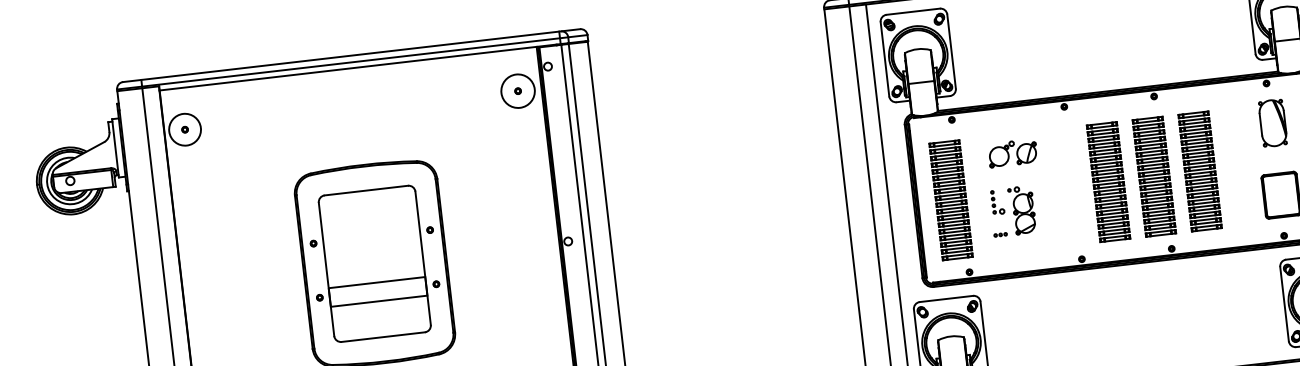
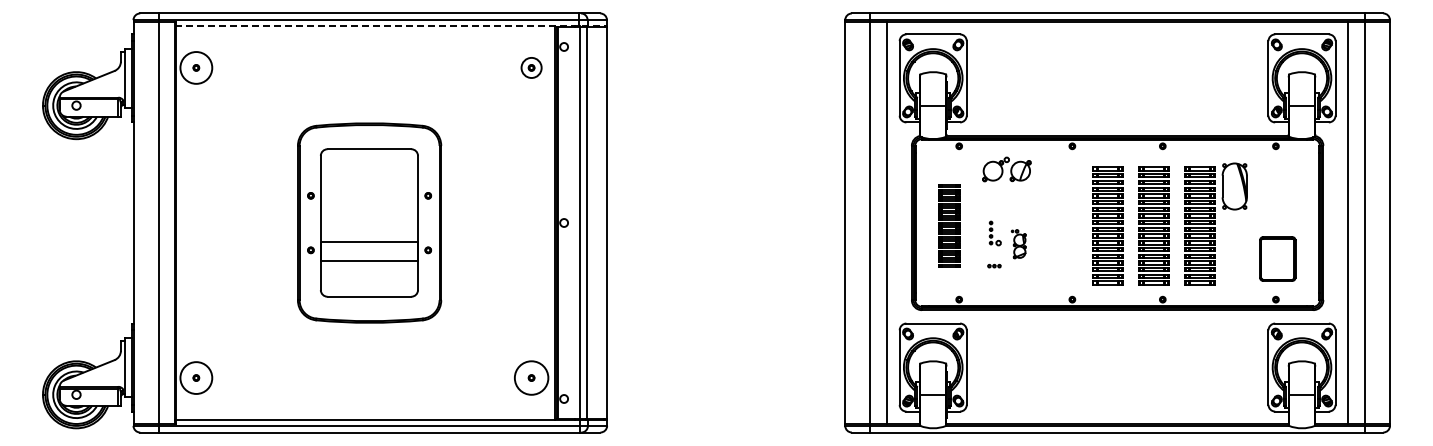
line: (374, 66) -> (391, 26), solid -> dashed
circle: (517, 90) -> (531, 67), size x0.6
part: (1272, 123) -> (1234, 186), moved
part: (1012, 153) -> (1006, 169), moved
part: (950, 199) -> (948, 225), size x0.7
part: (1021, 209) -> (1018, 243), size x0.6

